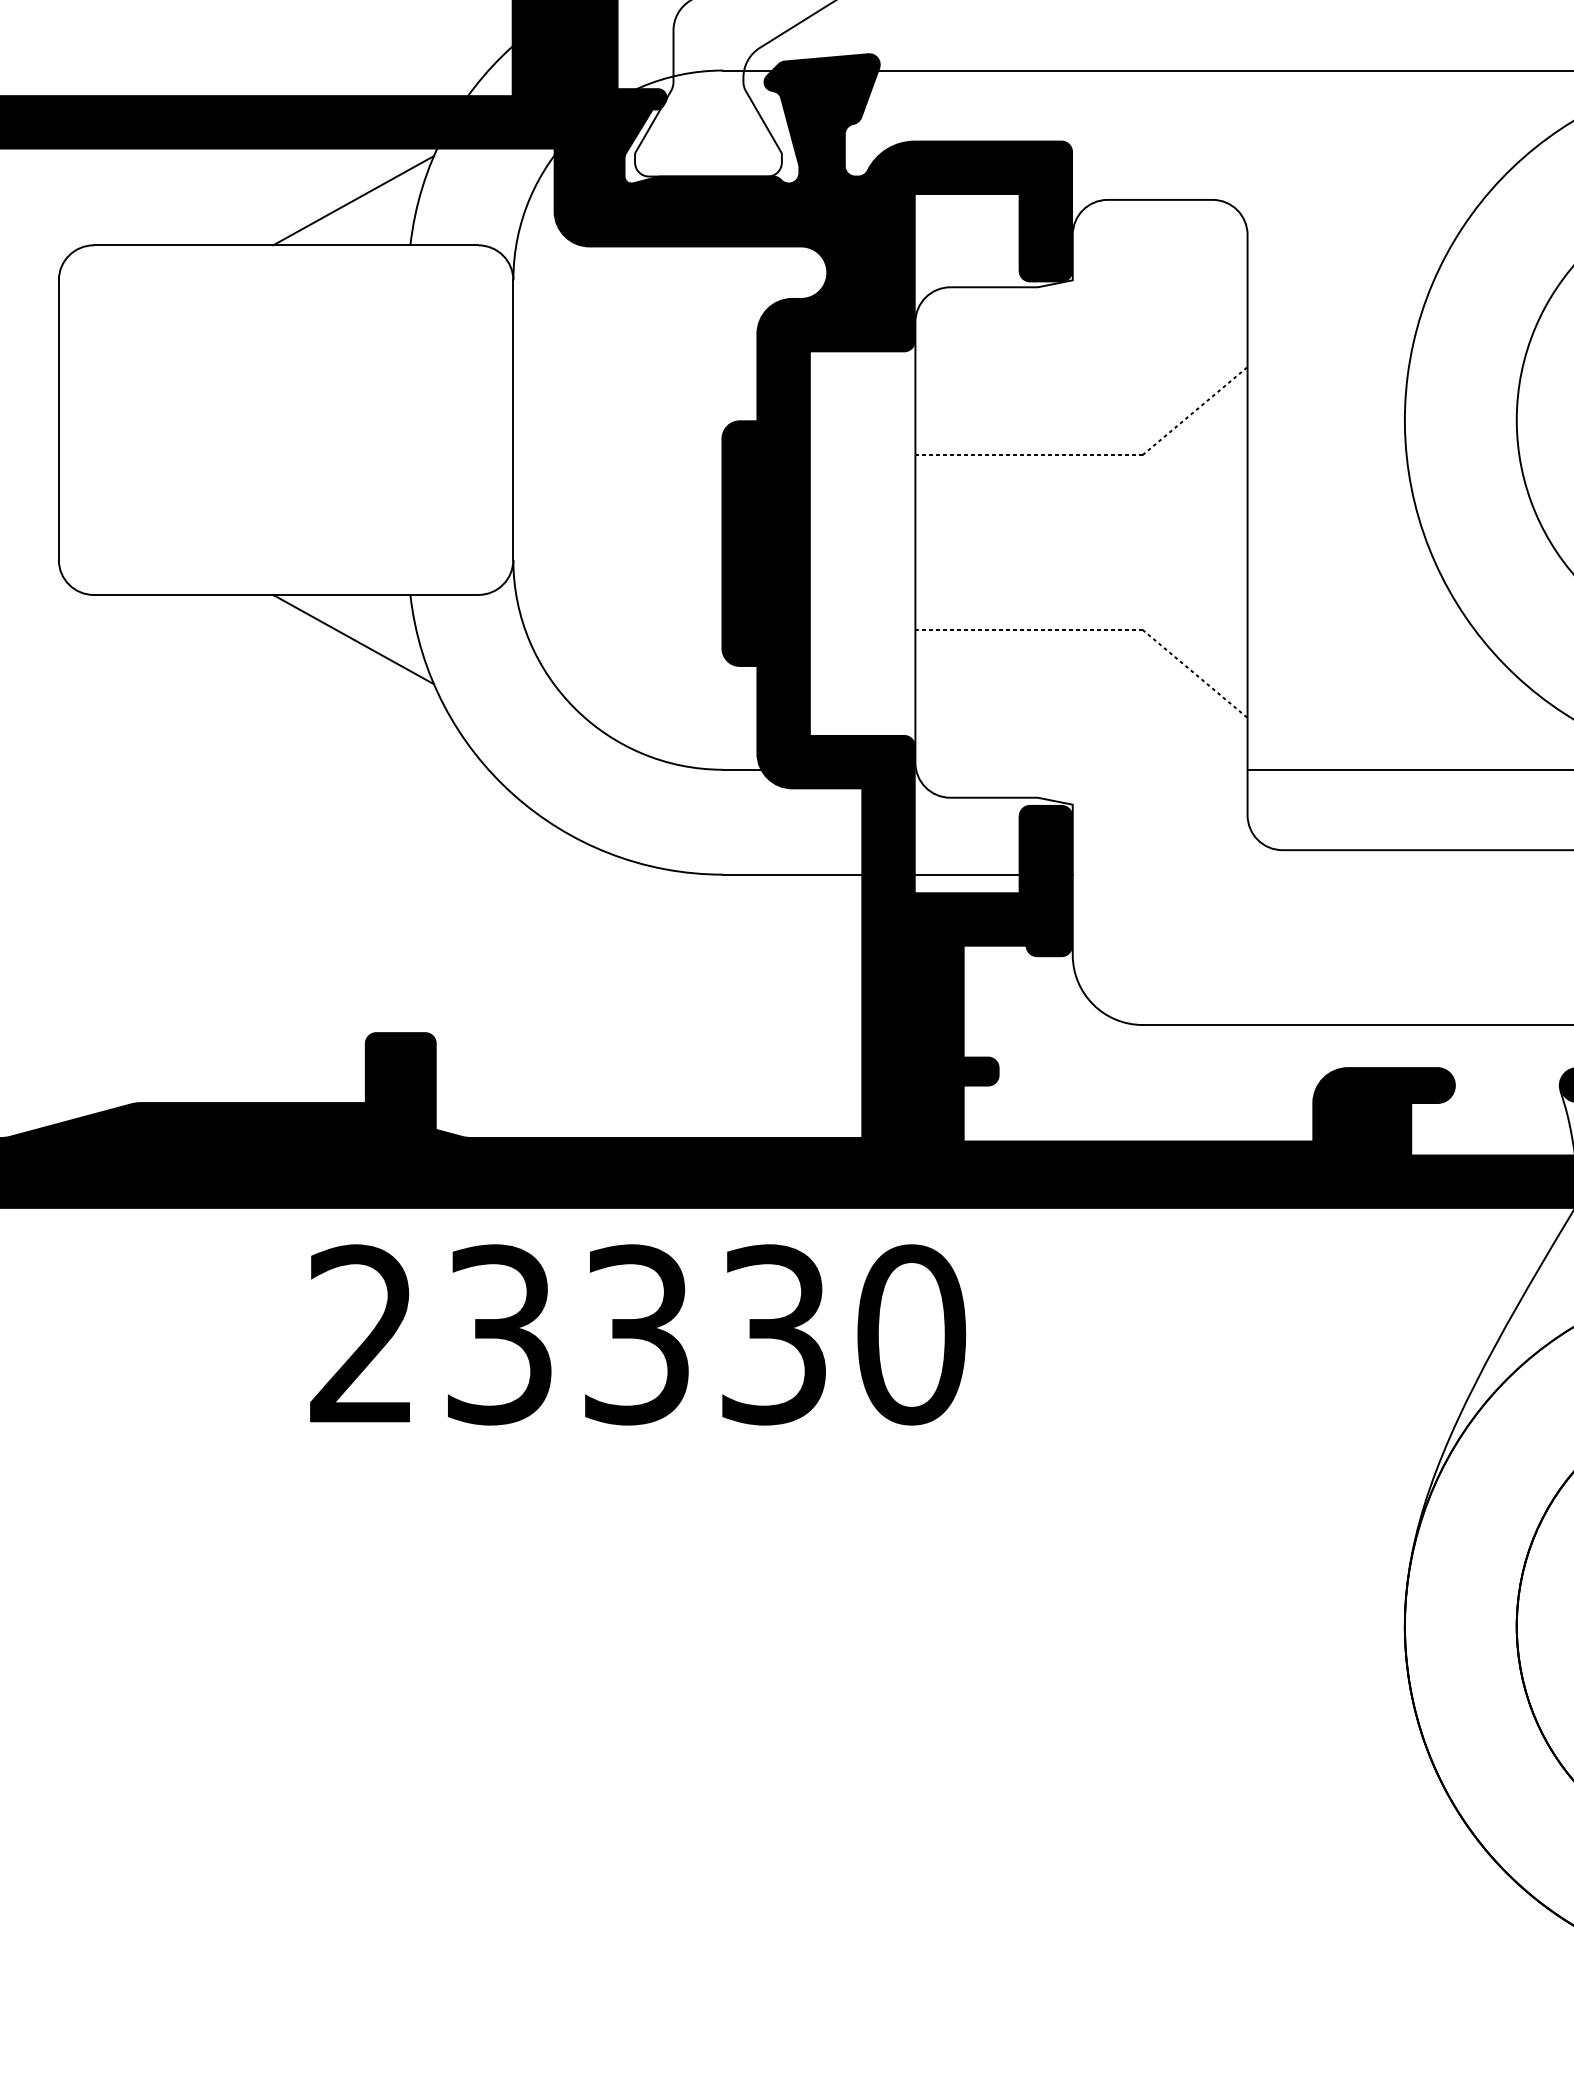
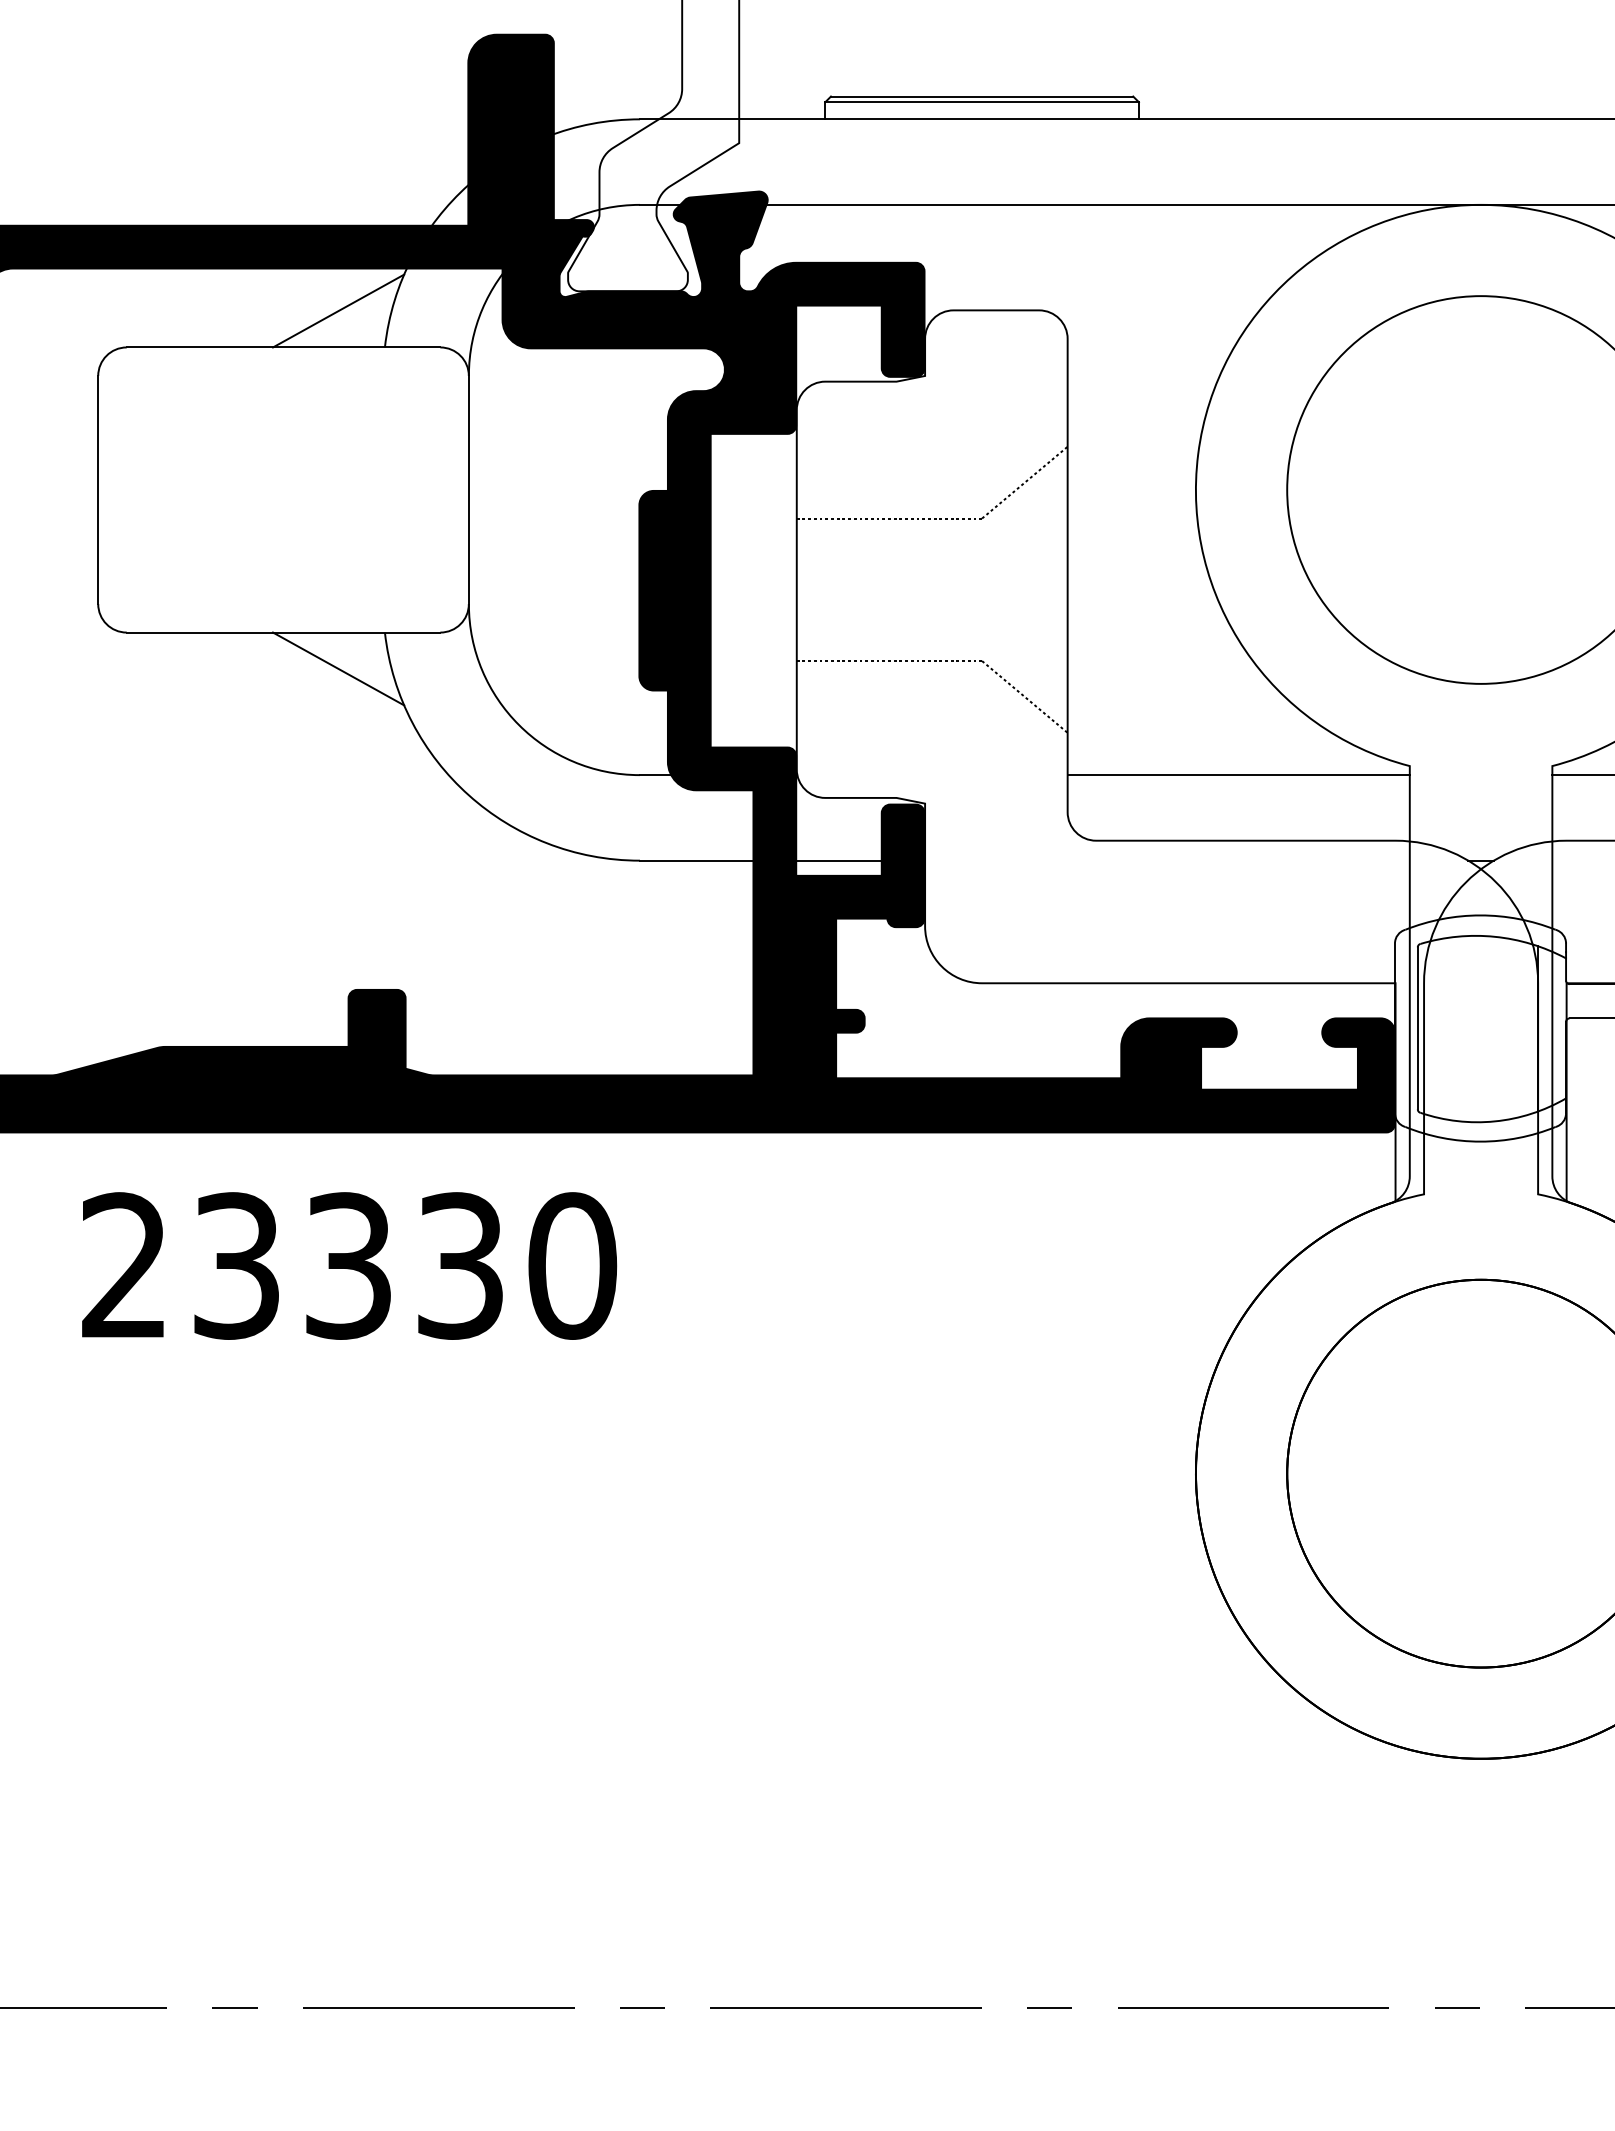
text: (637, 1334) -> (349, 1265), moved

